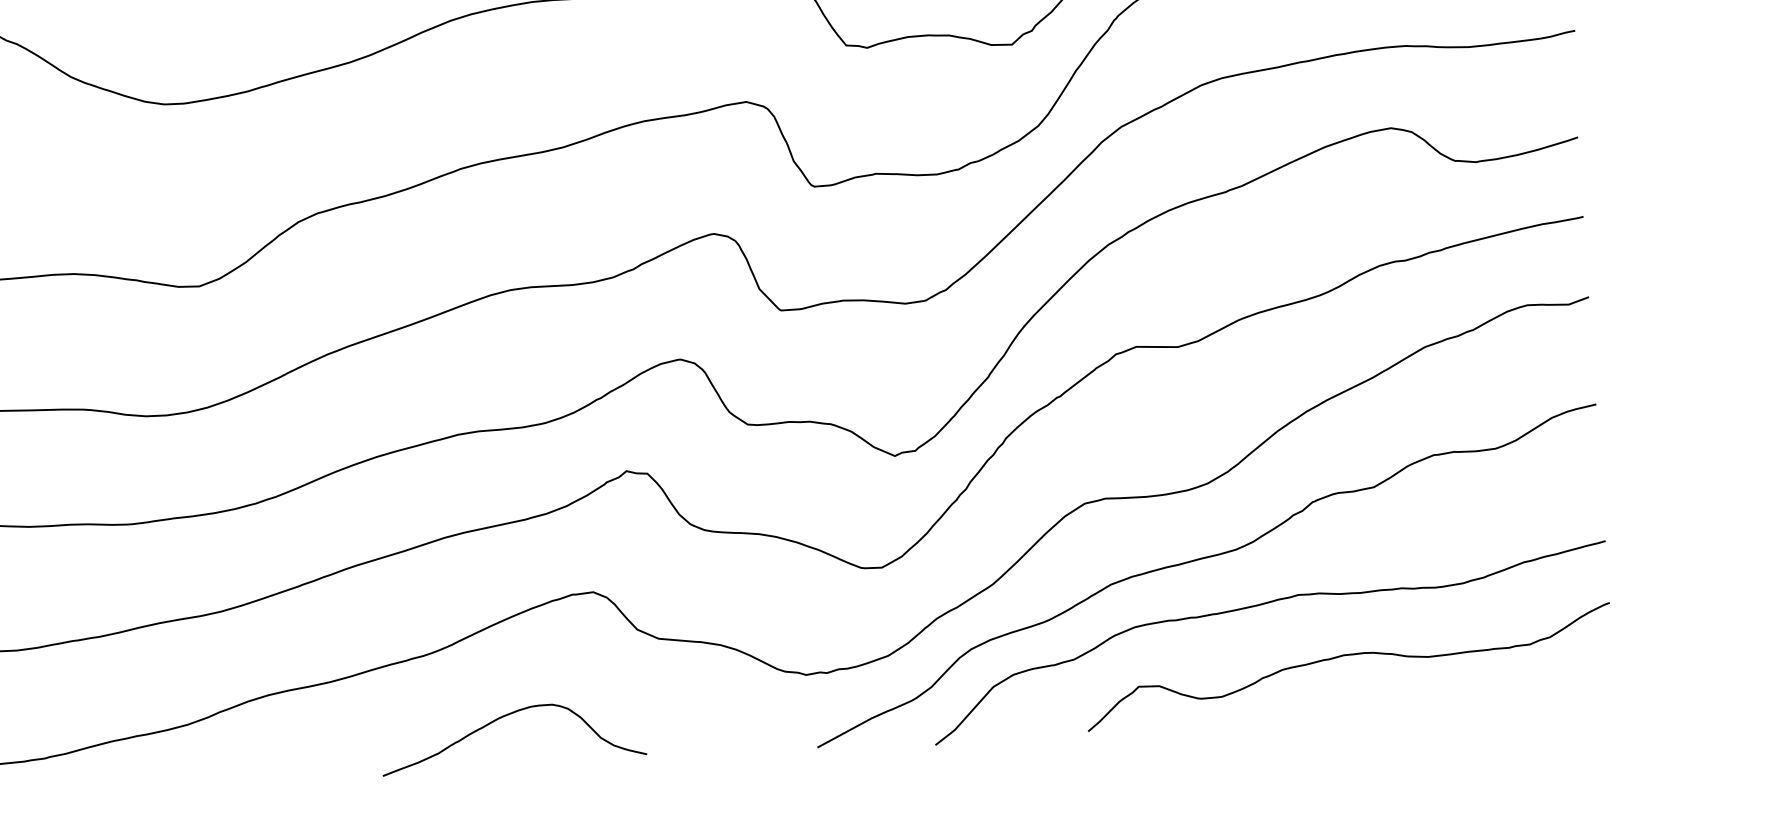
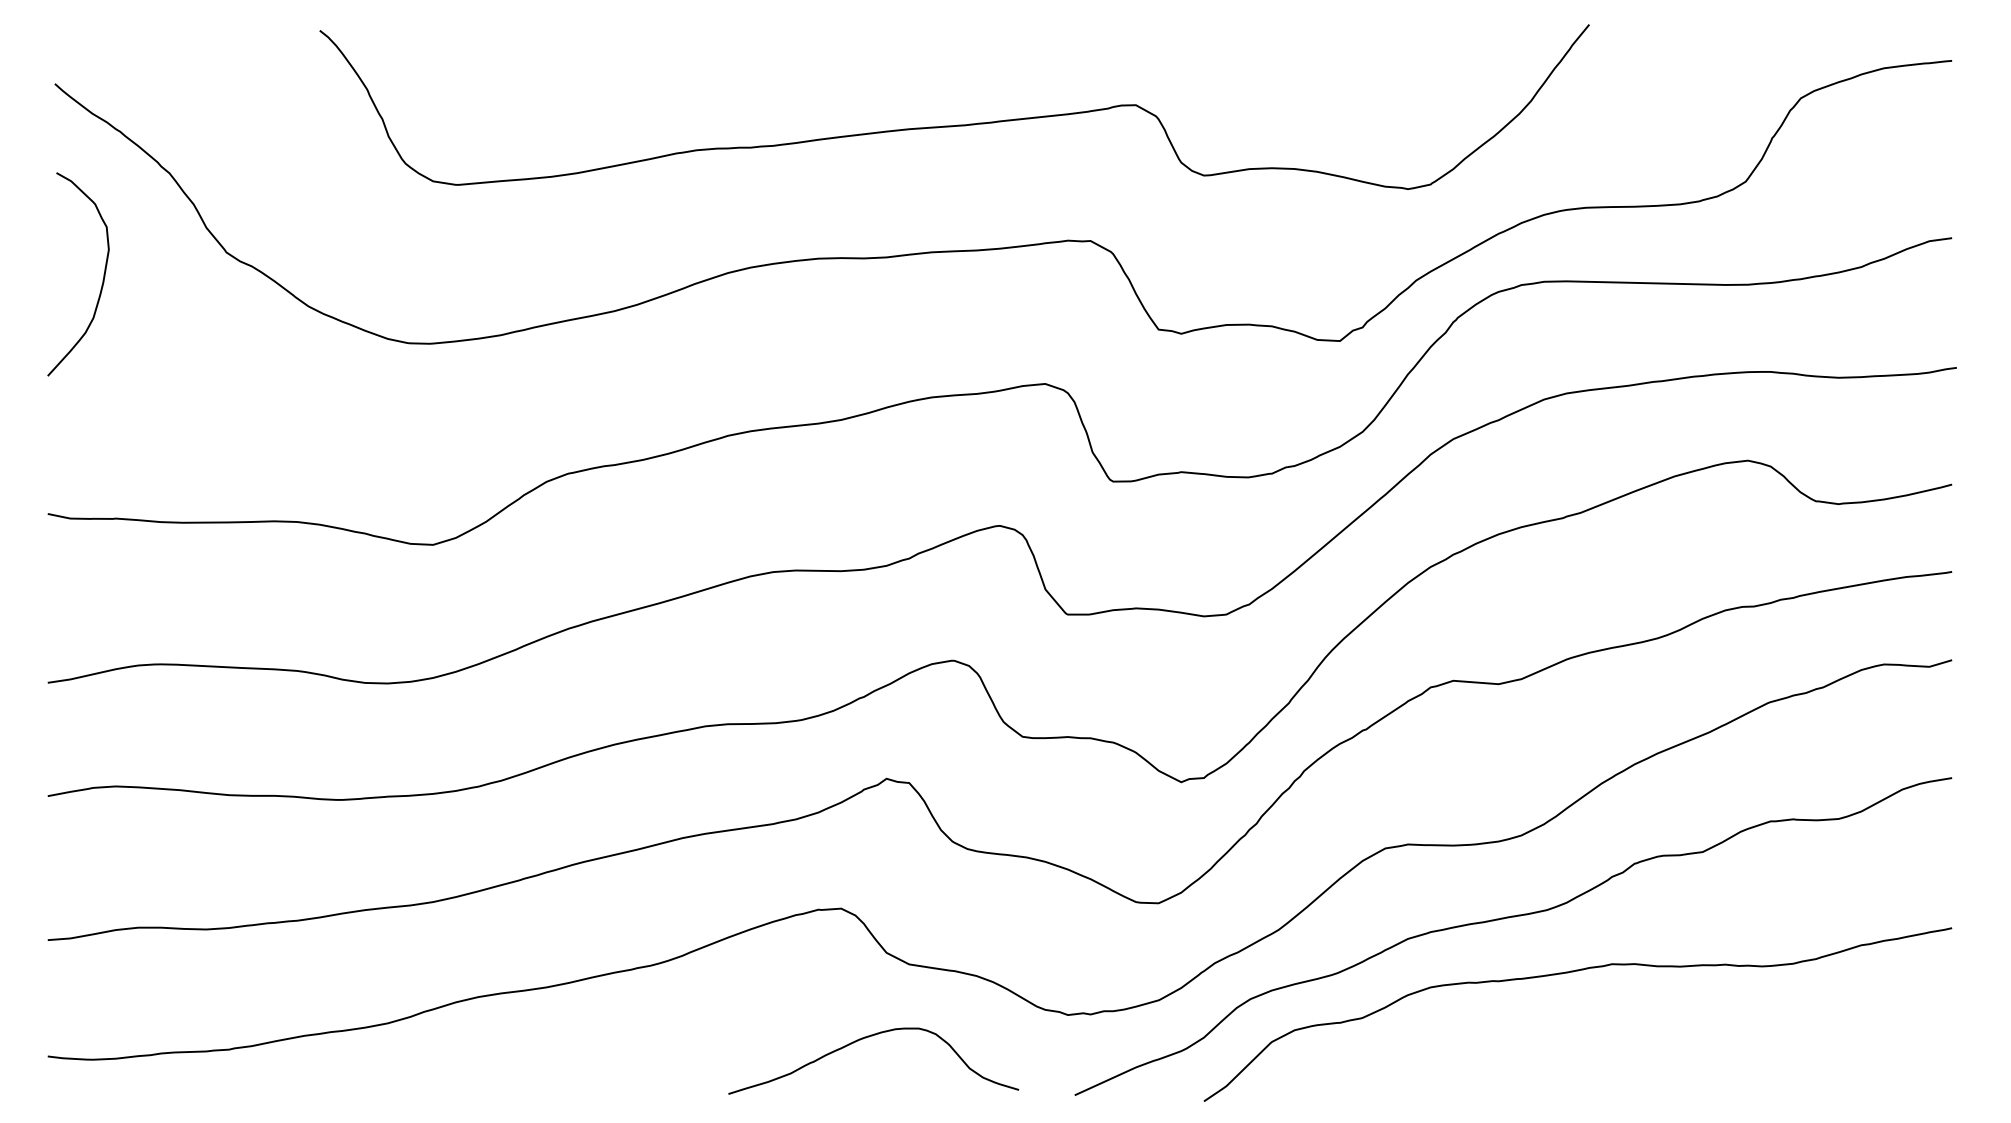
curve: (1347, 655) -> (1661, 1034), removed
curve: (505, 716) -> (866, 1038), moved

